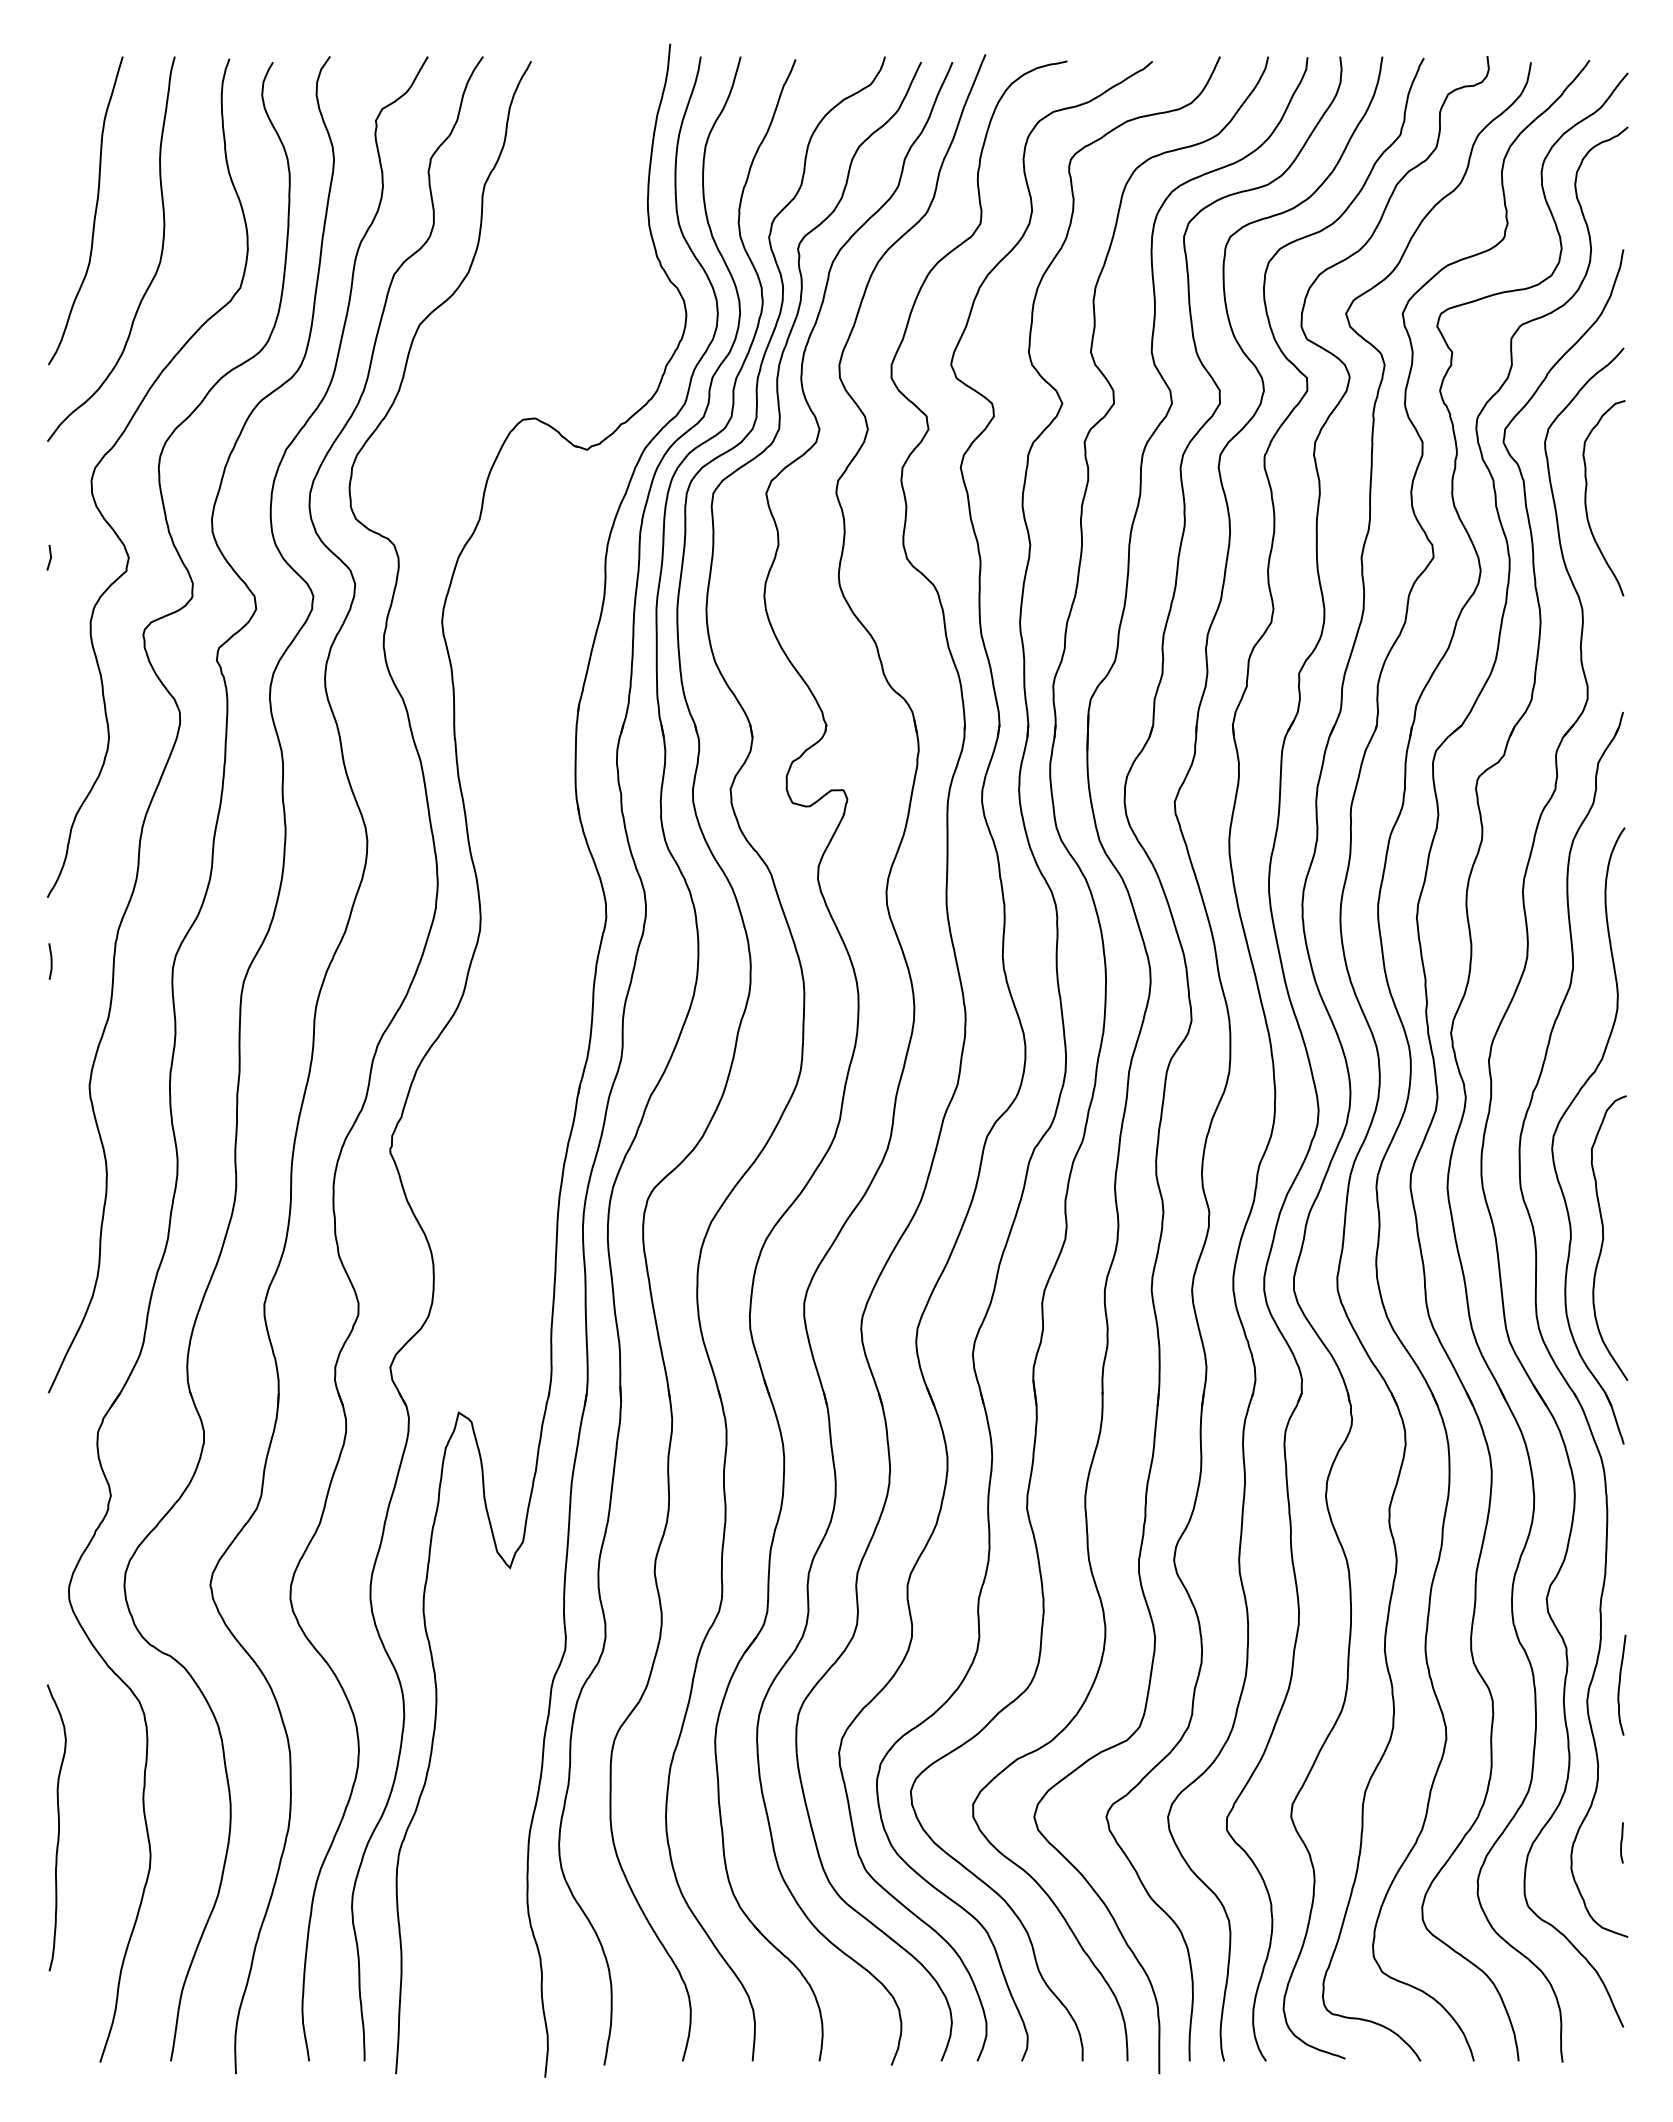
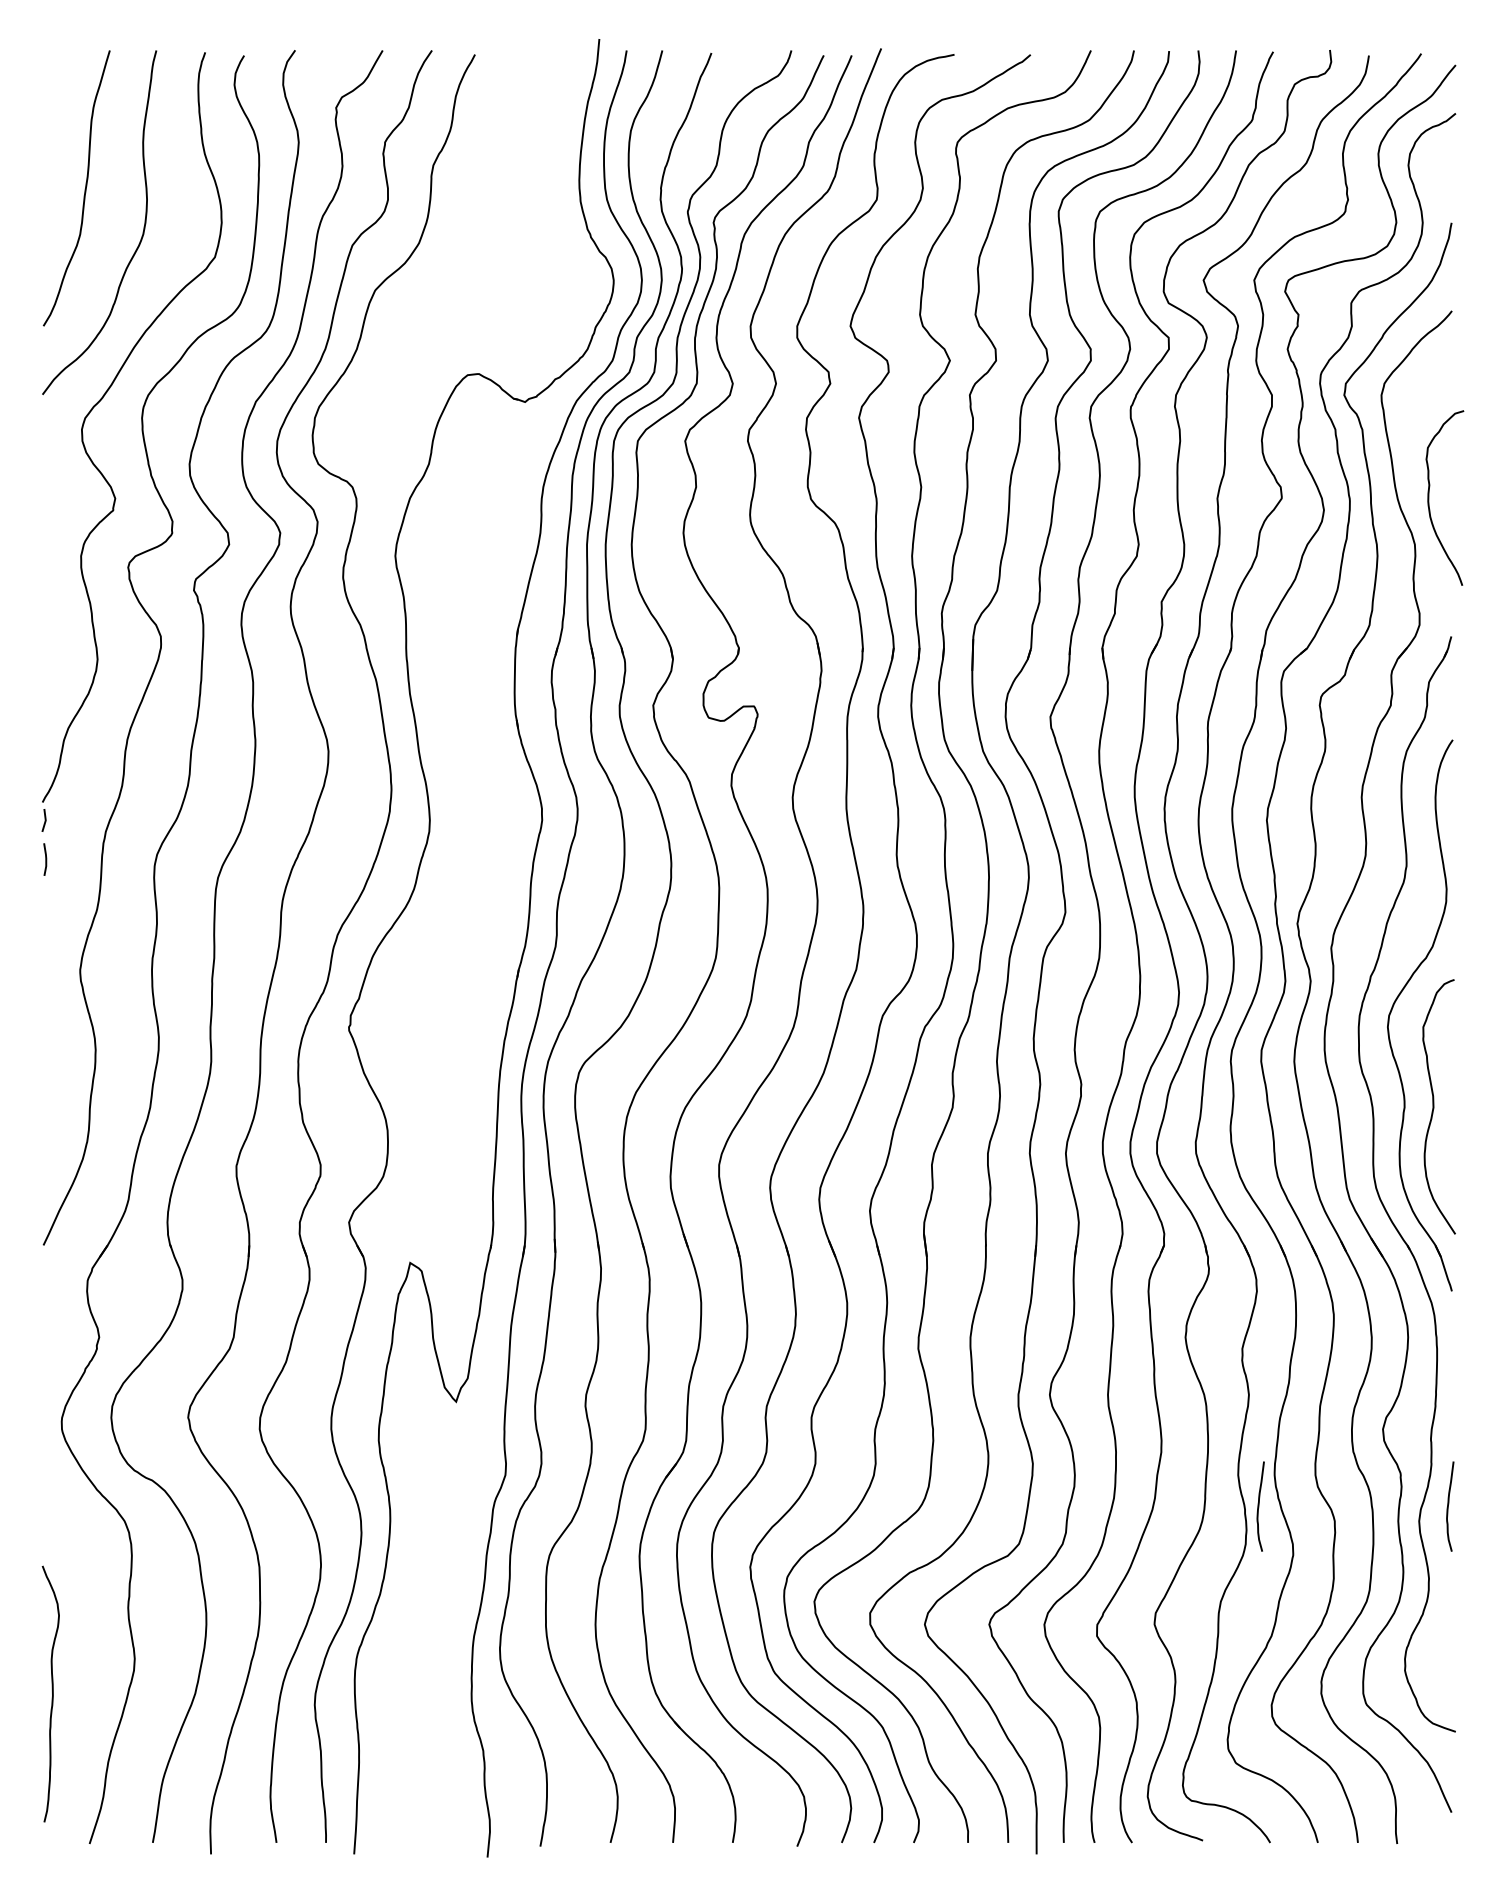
curve: (1586, 498) -> (1429, 498), moved
line: (50, 557) -> (45, 820), moved
curve: (1408, 1684) -> (1259, 1505), added
curve: (58, 1827) -> (52, 1693), moved
curve: (1621, 1842) -> (1449, 1647), removed

